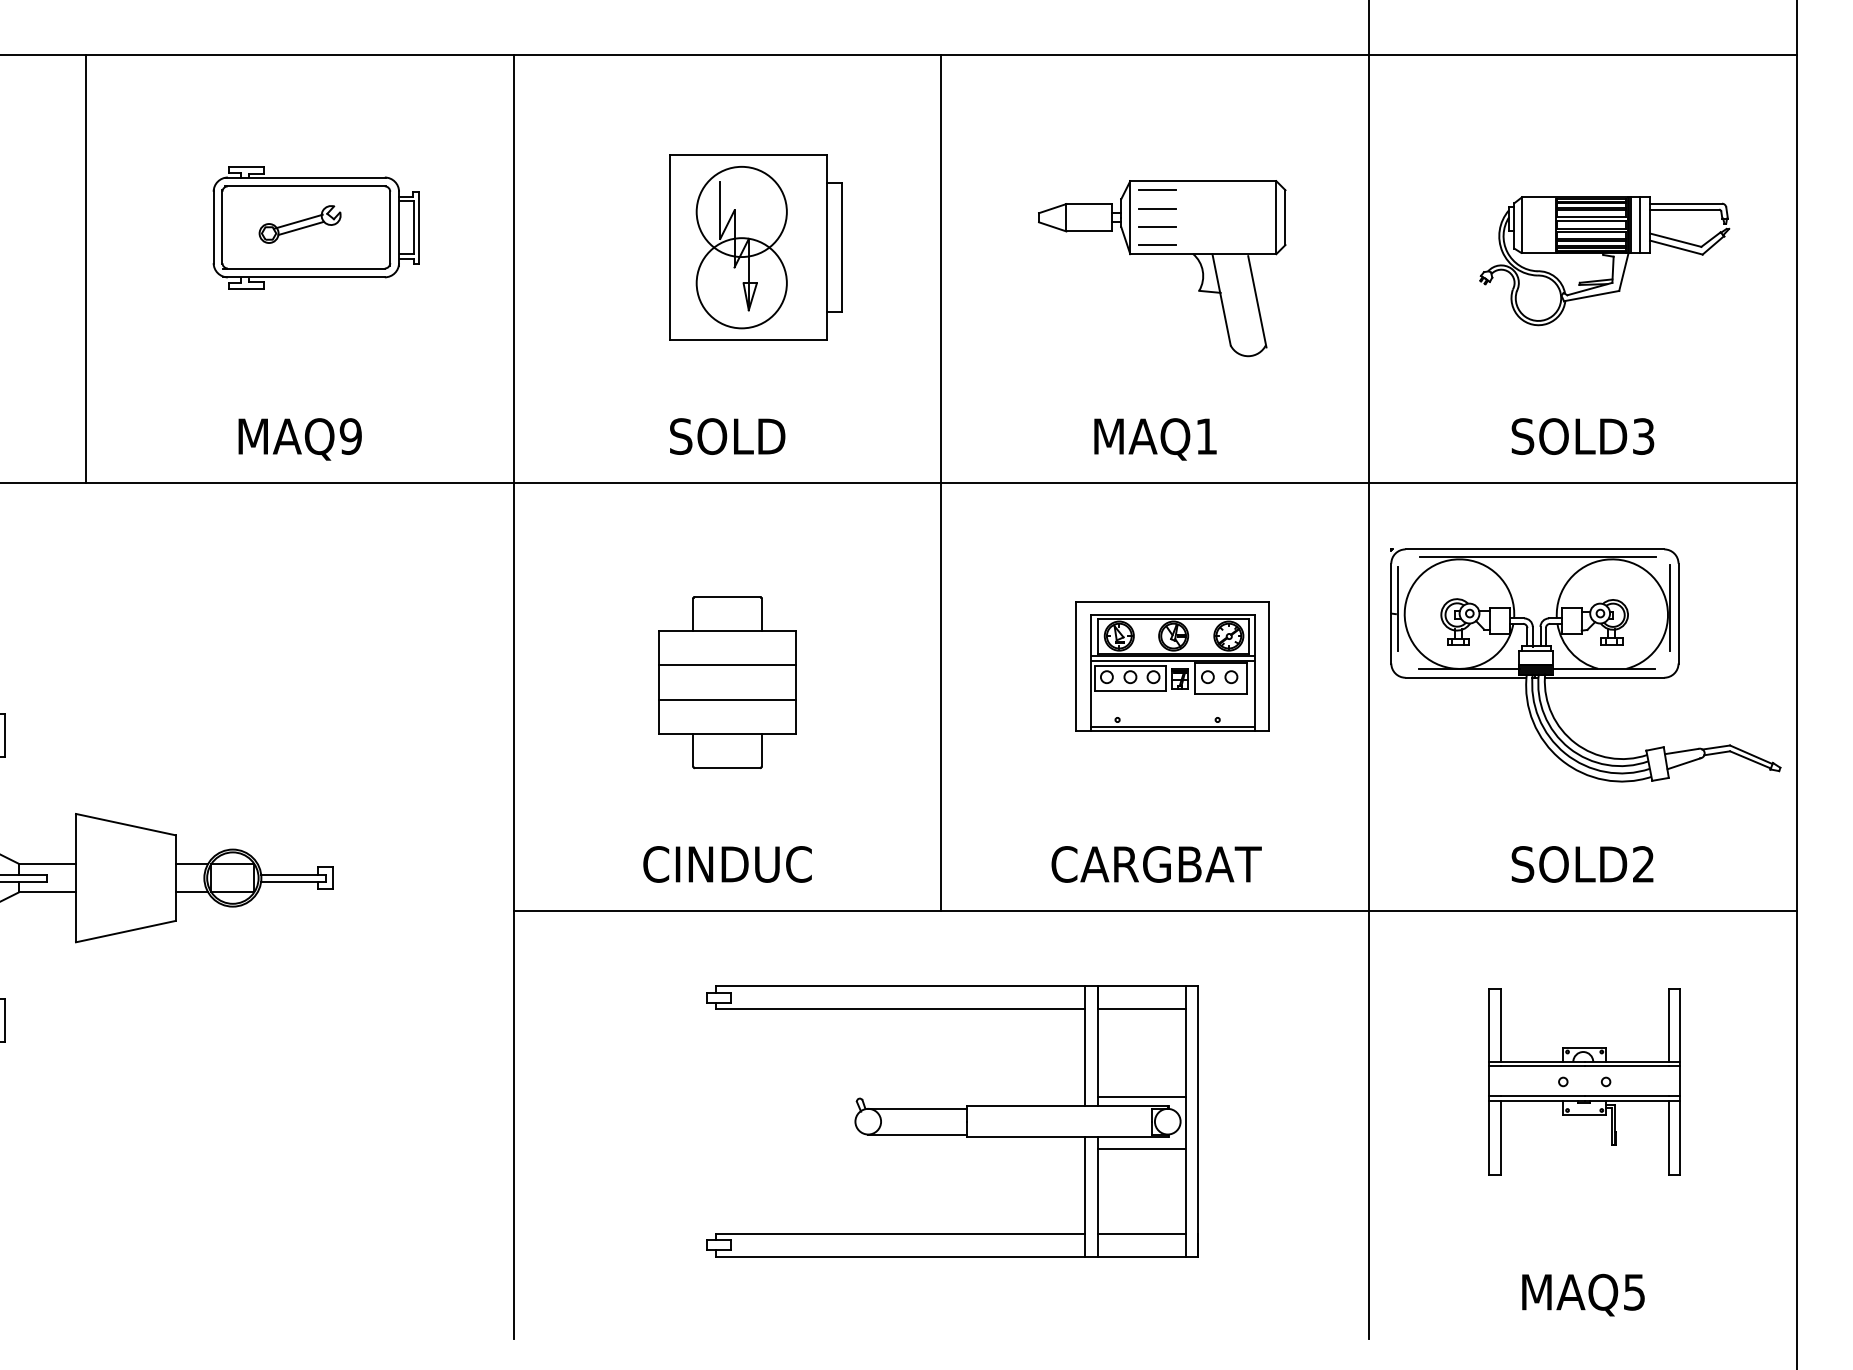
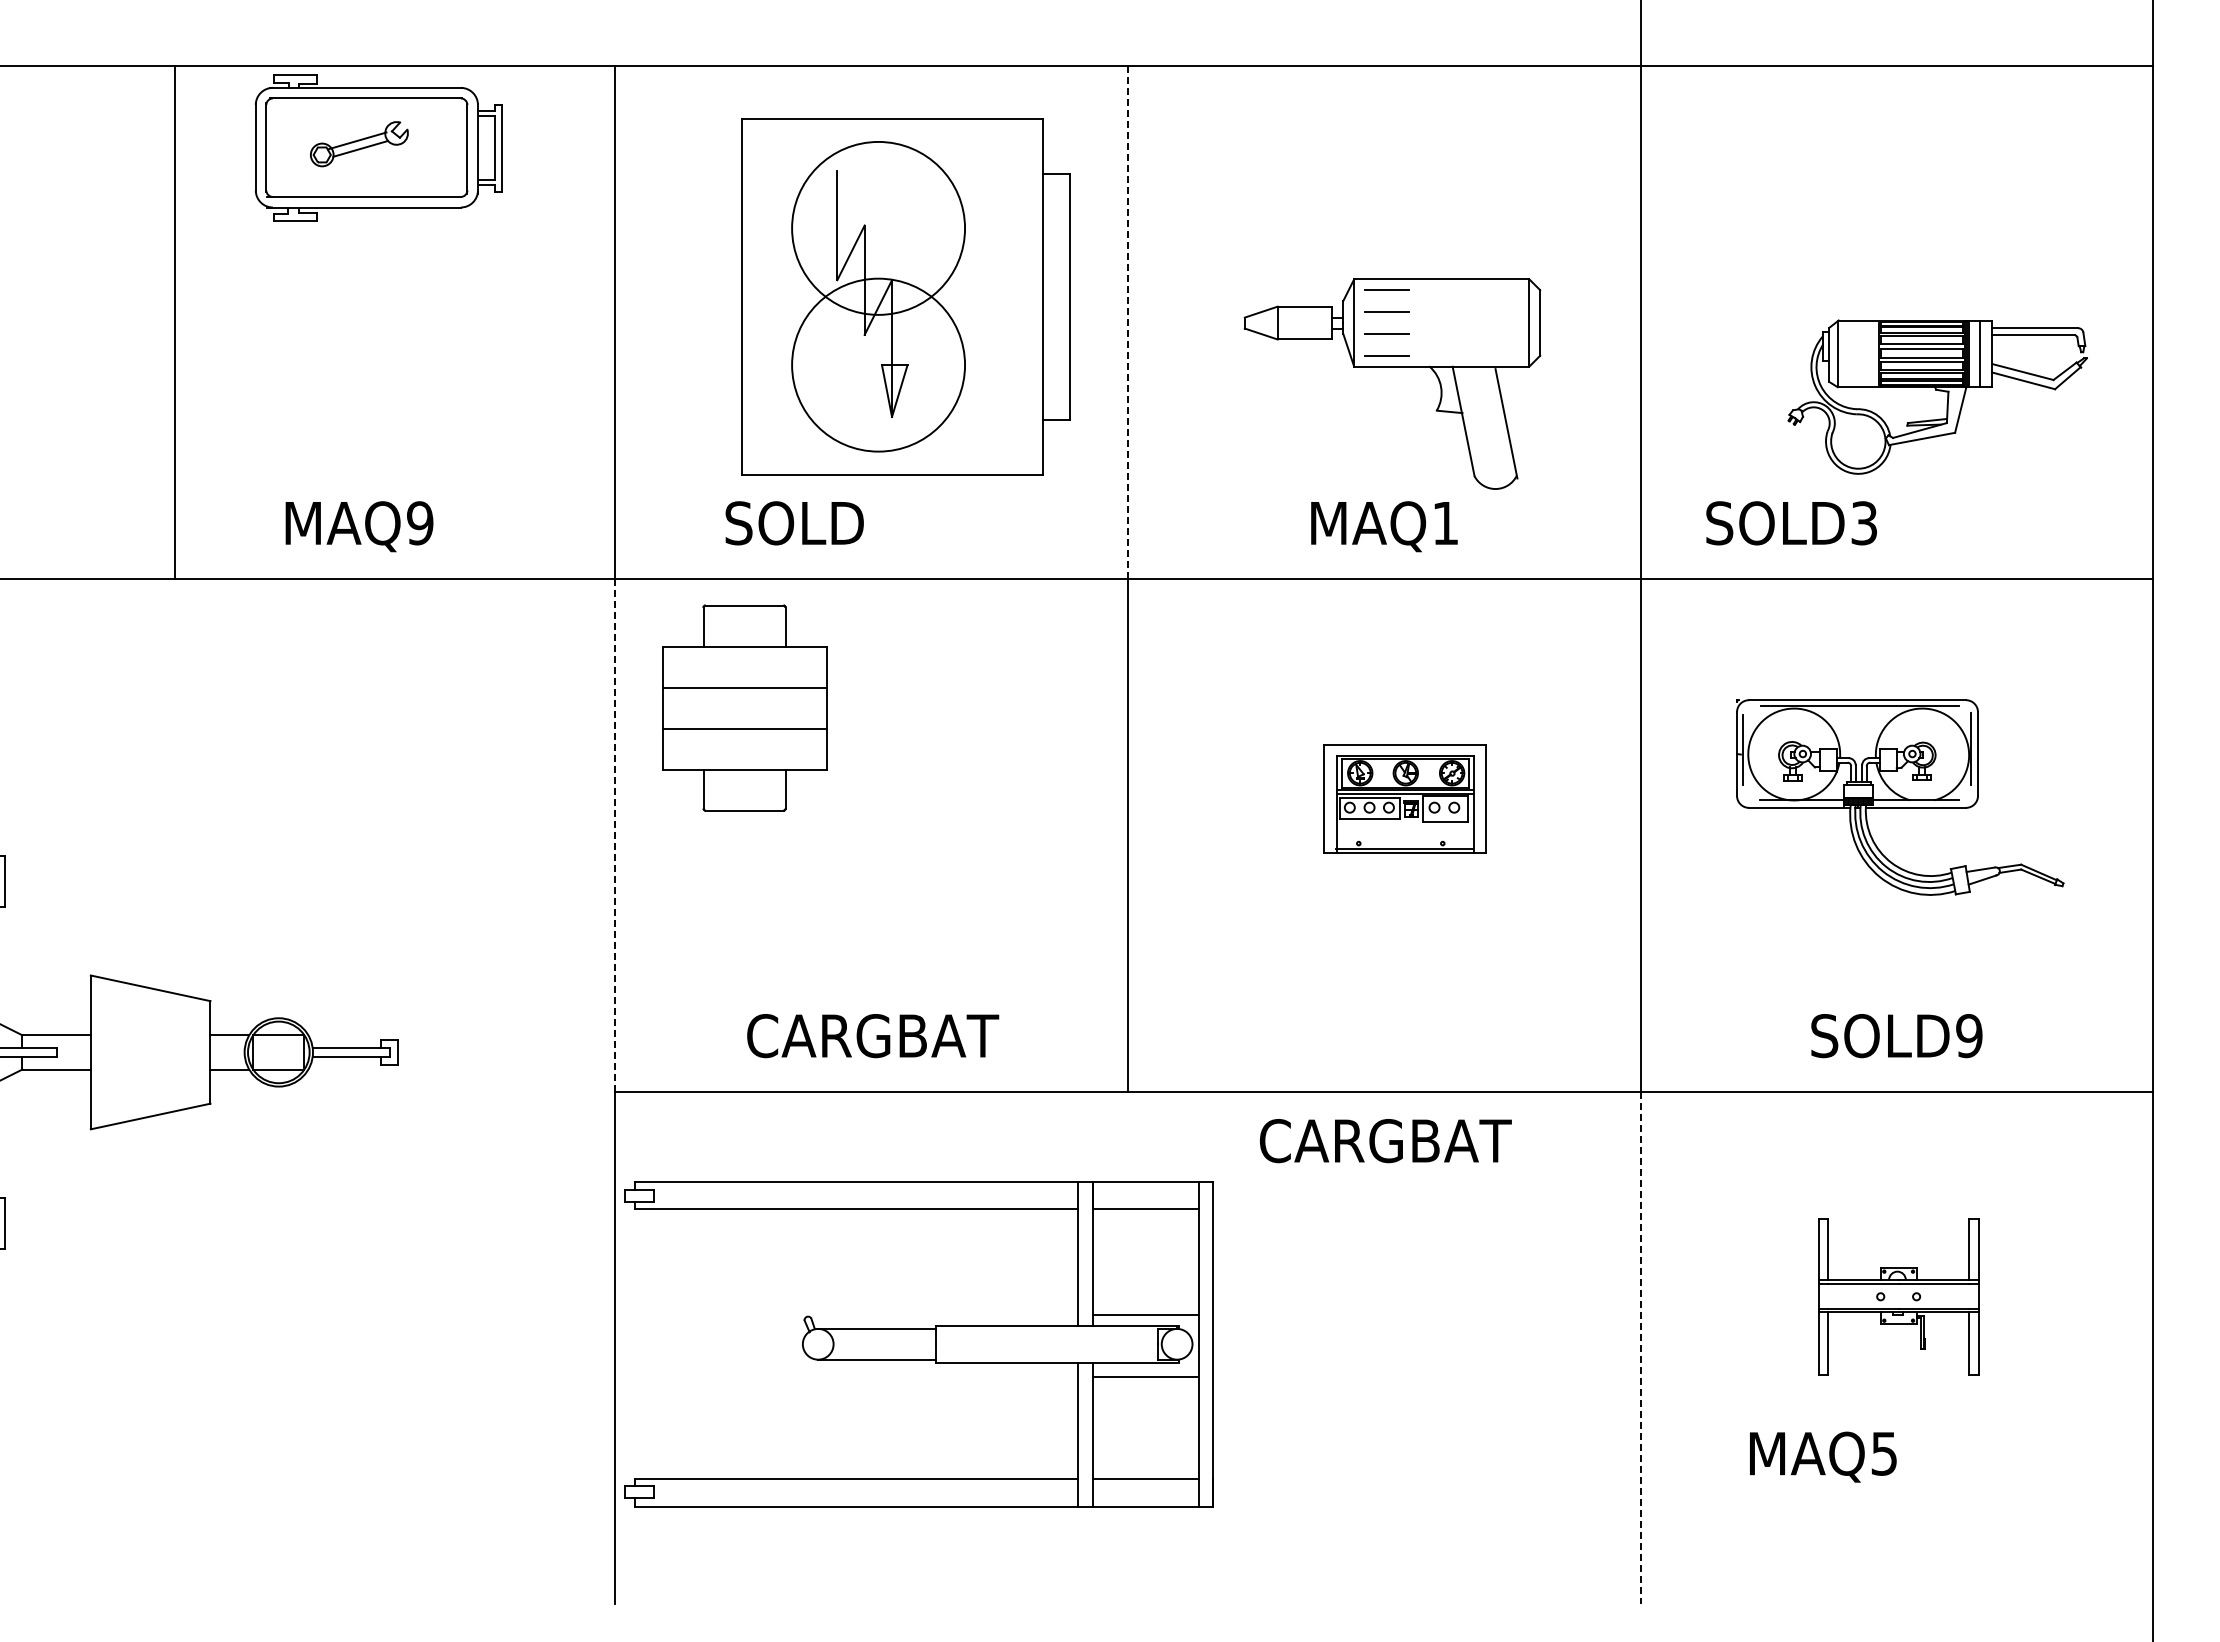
part: (316, 227) -> (378, 147), moved
part: (755, 247) -> (905, 296), size x1.6
part: (1162, 254) -> (1392, 367), moved
part: (1604, 260) -> (1937, 396), moved
line: (85, 269) -> (175, 322), moved
line: (941, 269) -> (1127, 323), solid -> dashed
text: (727, 436) -> (794, 523), moved
text: (1582, 436) -> (1791, 523), moved
part: (1586, 665) -> (1900, 797), size x0.7
part: (1172, 666) -> (1404, 798), size x0.7
part: (727, 682) -> (744, 707), moved
line: (513, 697) -> (615, 835), solid -> dashed
text: (729, 864) -> (873, 1036), CINDUC -> CARGBAT
text: (1156, 864) -> (1385, 1141), moved
text: (1643, 864) -> (1969, 1036), SOLD2 -> SOLD9
part: (1584, 1081) -> (1898, 1296), size x0.7
part: (951, 1121) -> (918, 1344), moved
line: (1369, 1125) -> (1640, 1348), solid -> dashed
text: (1583, 1294) -> (1823, 1456), moved

